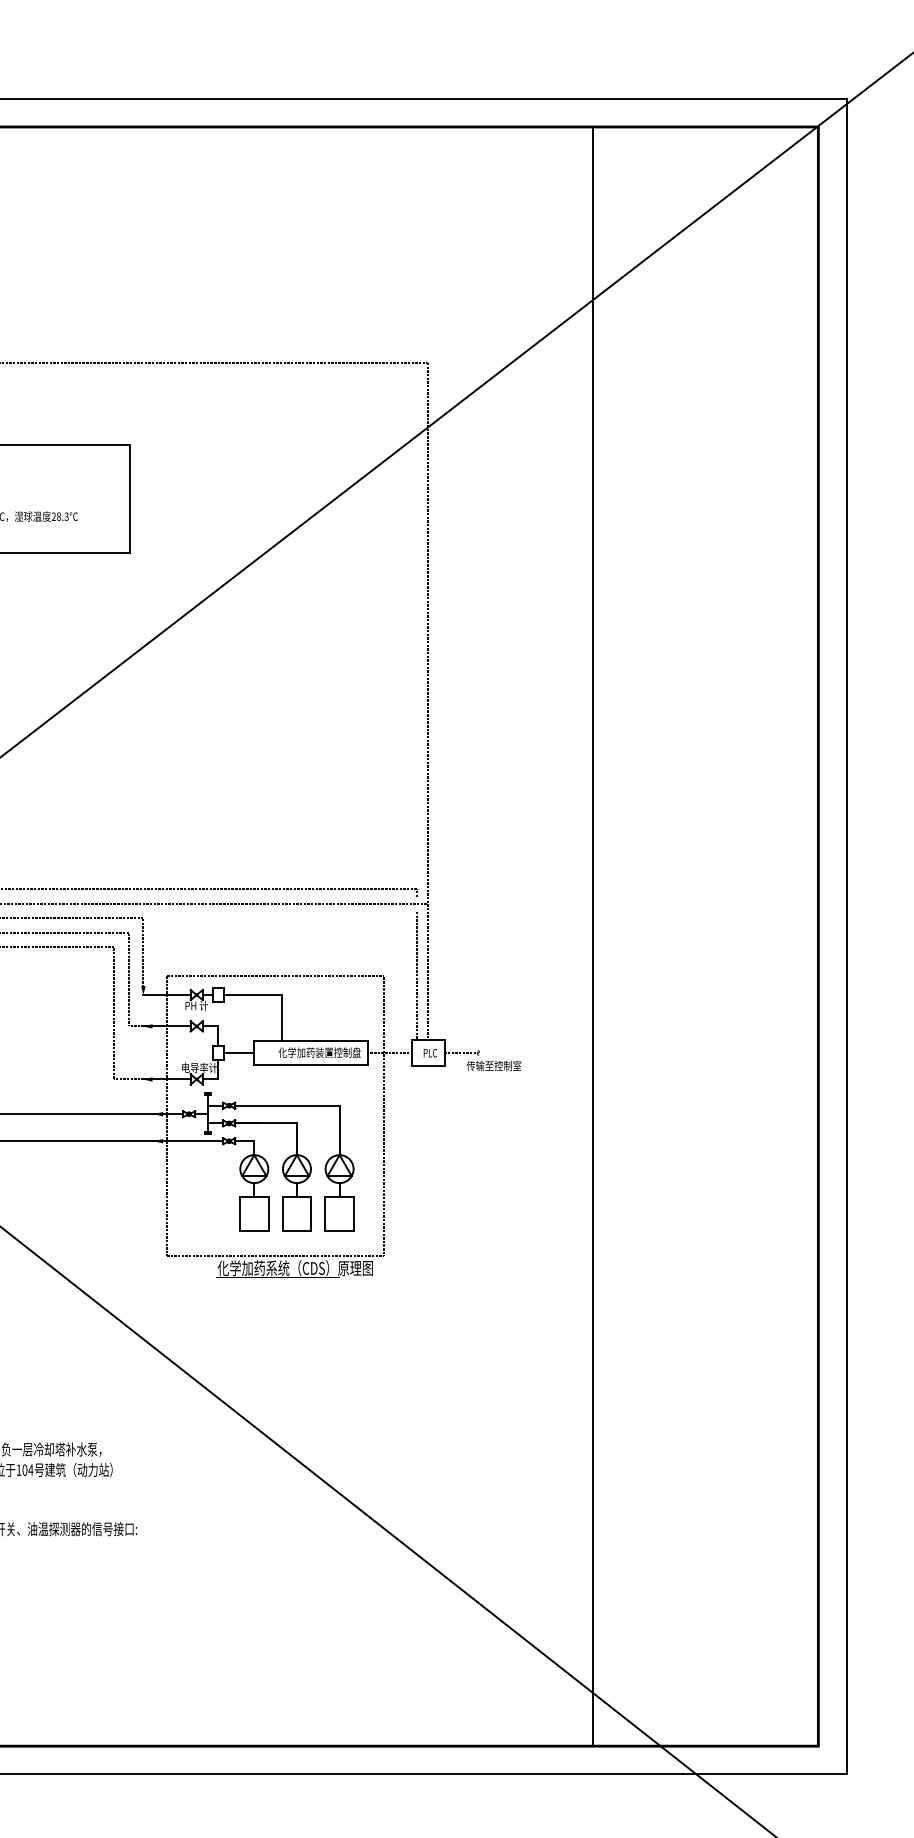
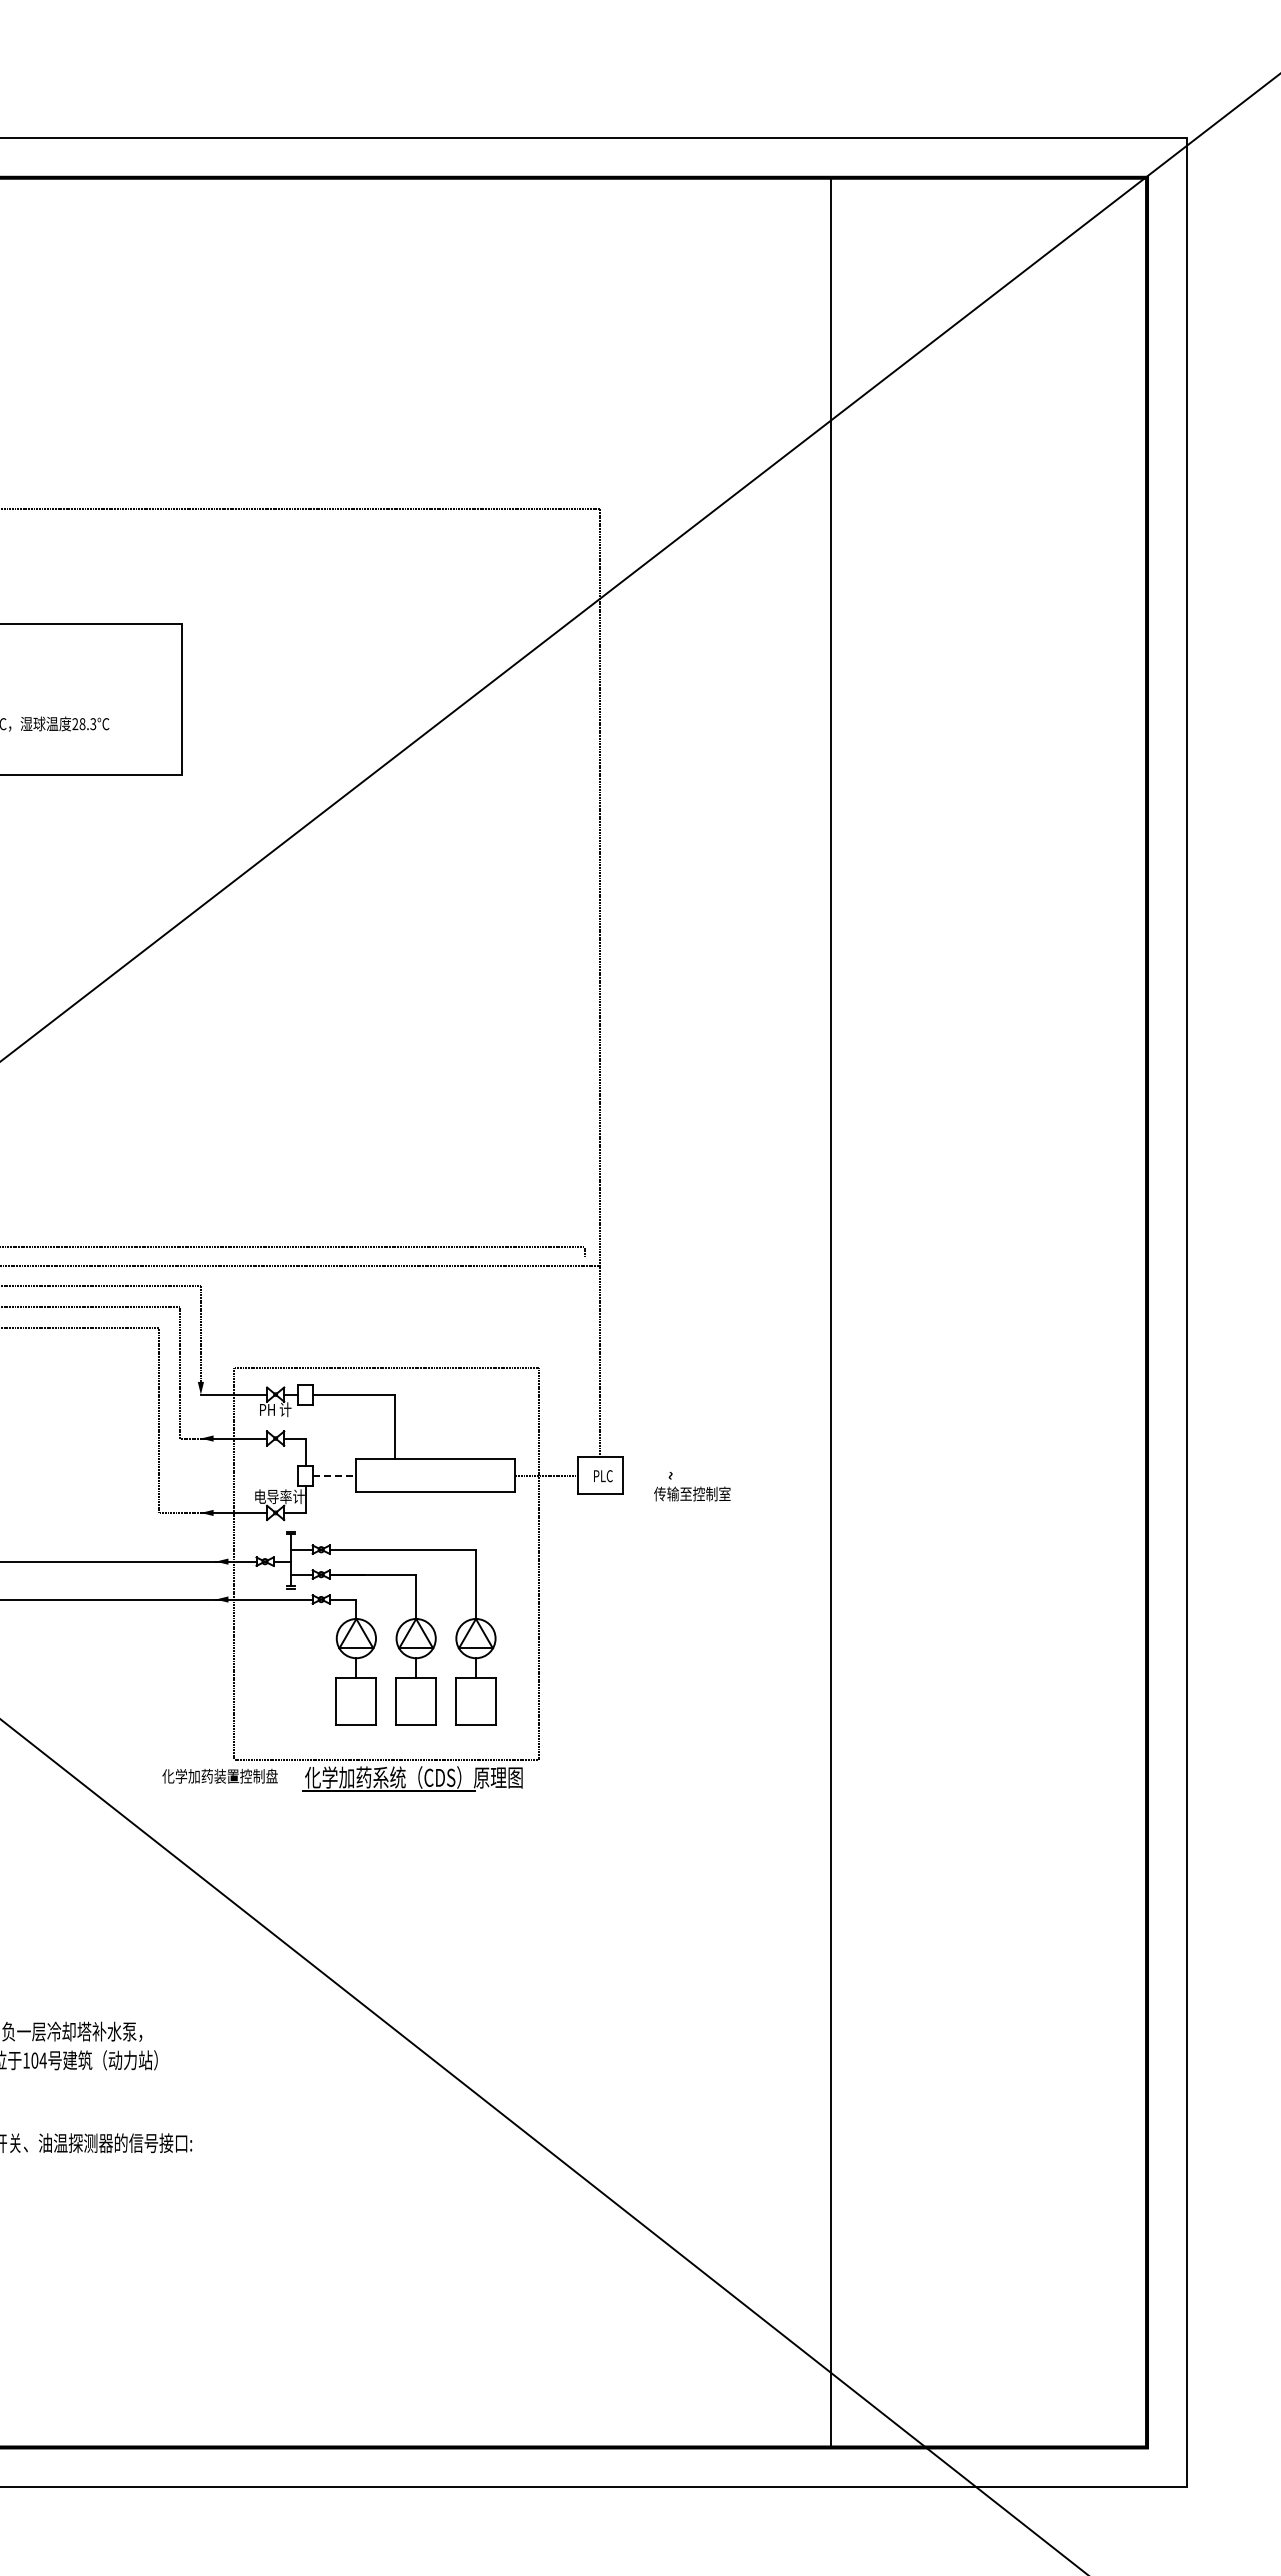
line: (417, 975) -> (584, 1366), removed
line: (238, 1052) -> (334, 1475), solid -> dashed
text: (319, 1052) -> (219, 1776), moved
line: (461, 1052) -> (646, 1475), removed

